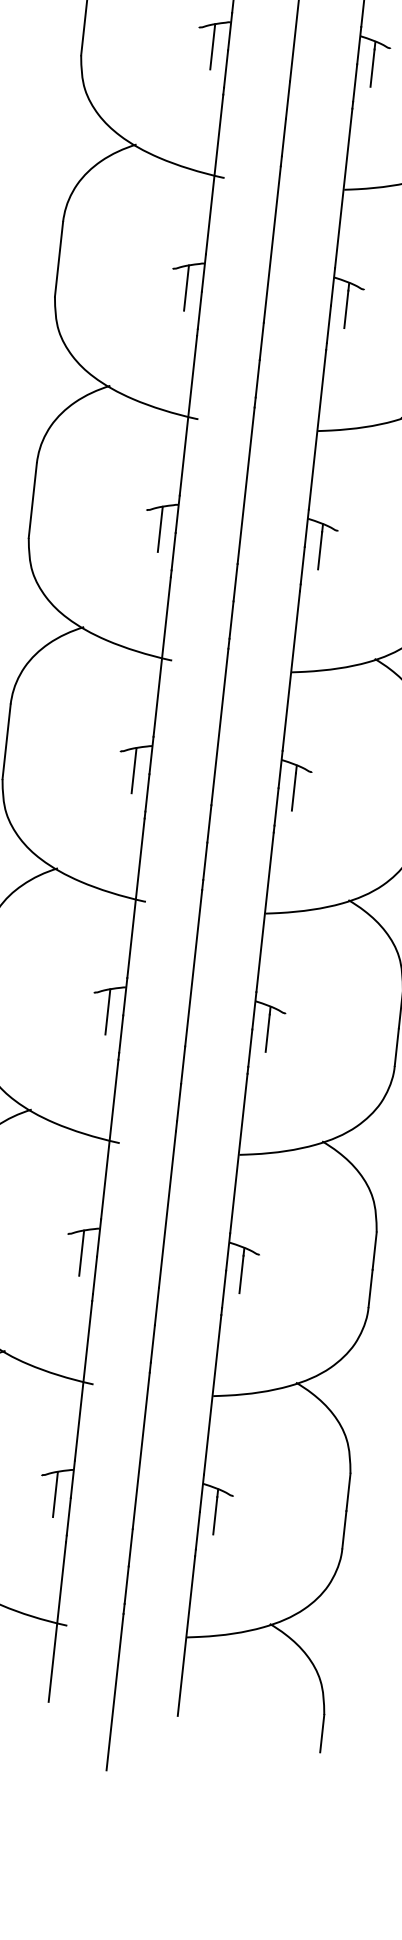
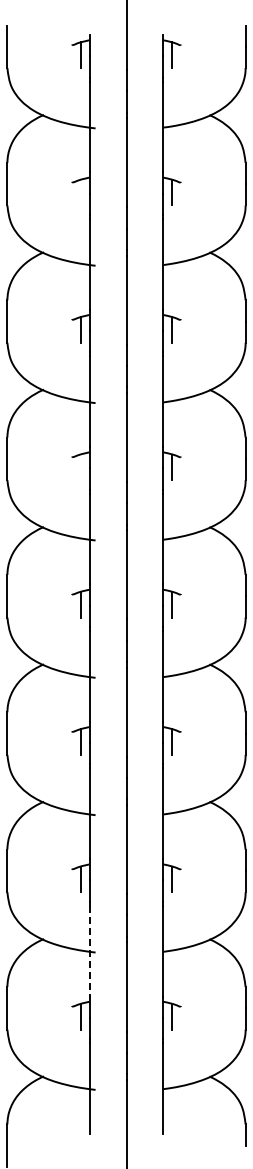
line: (212, 46) -> (80, 192), removed
line: (159, 529) -> (80, 467), removed
line: (83, 1381) -> (89, 951), solid -> dashed

